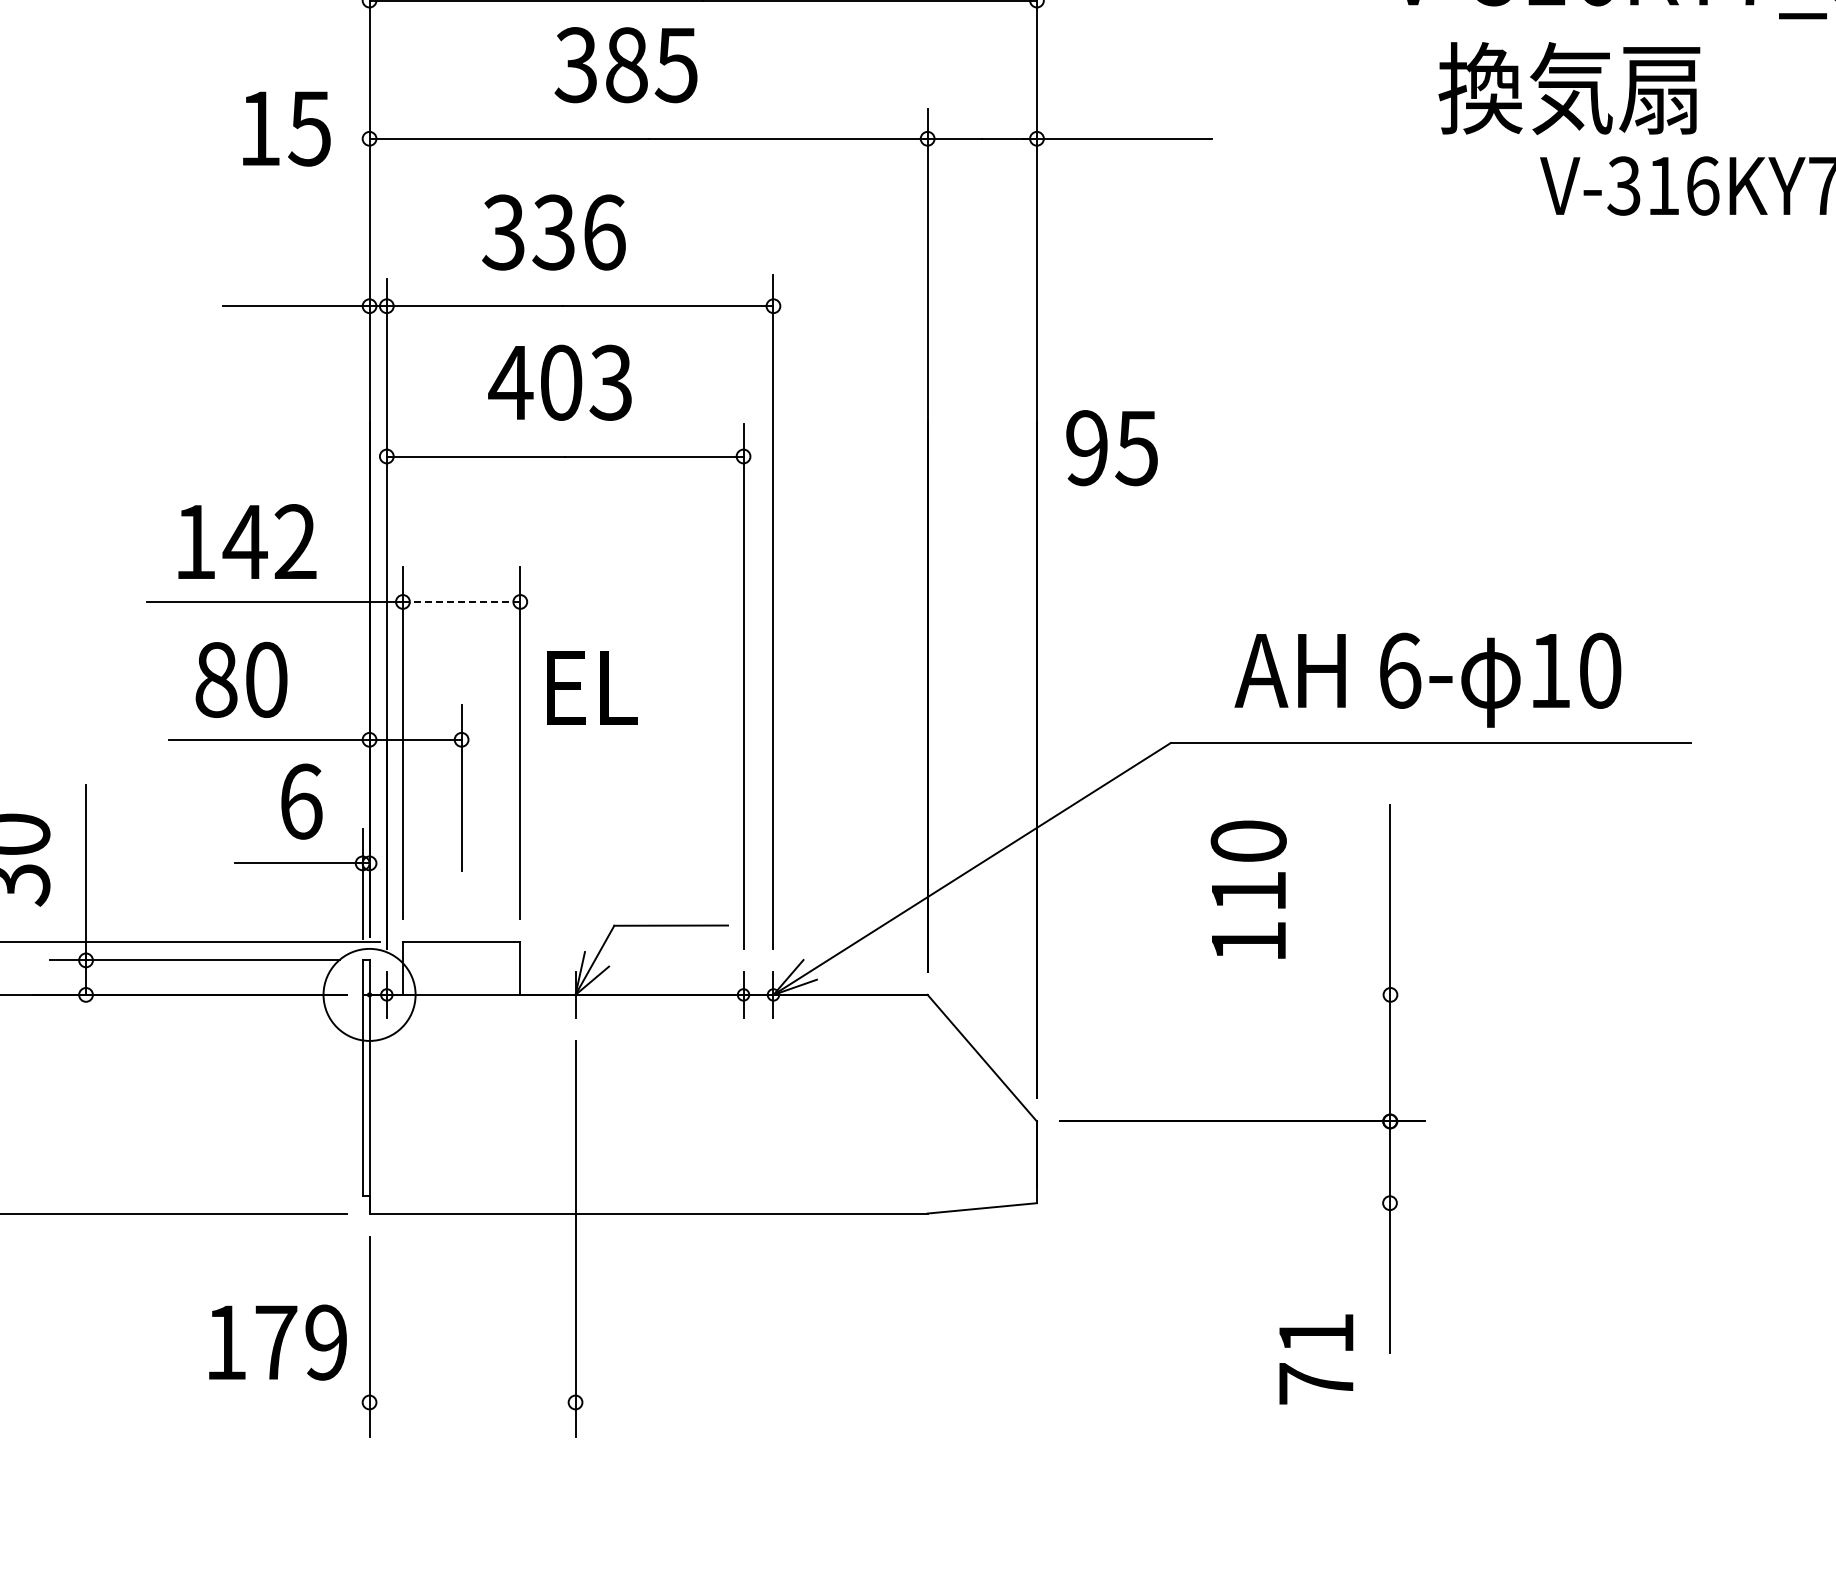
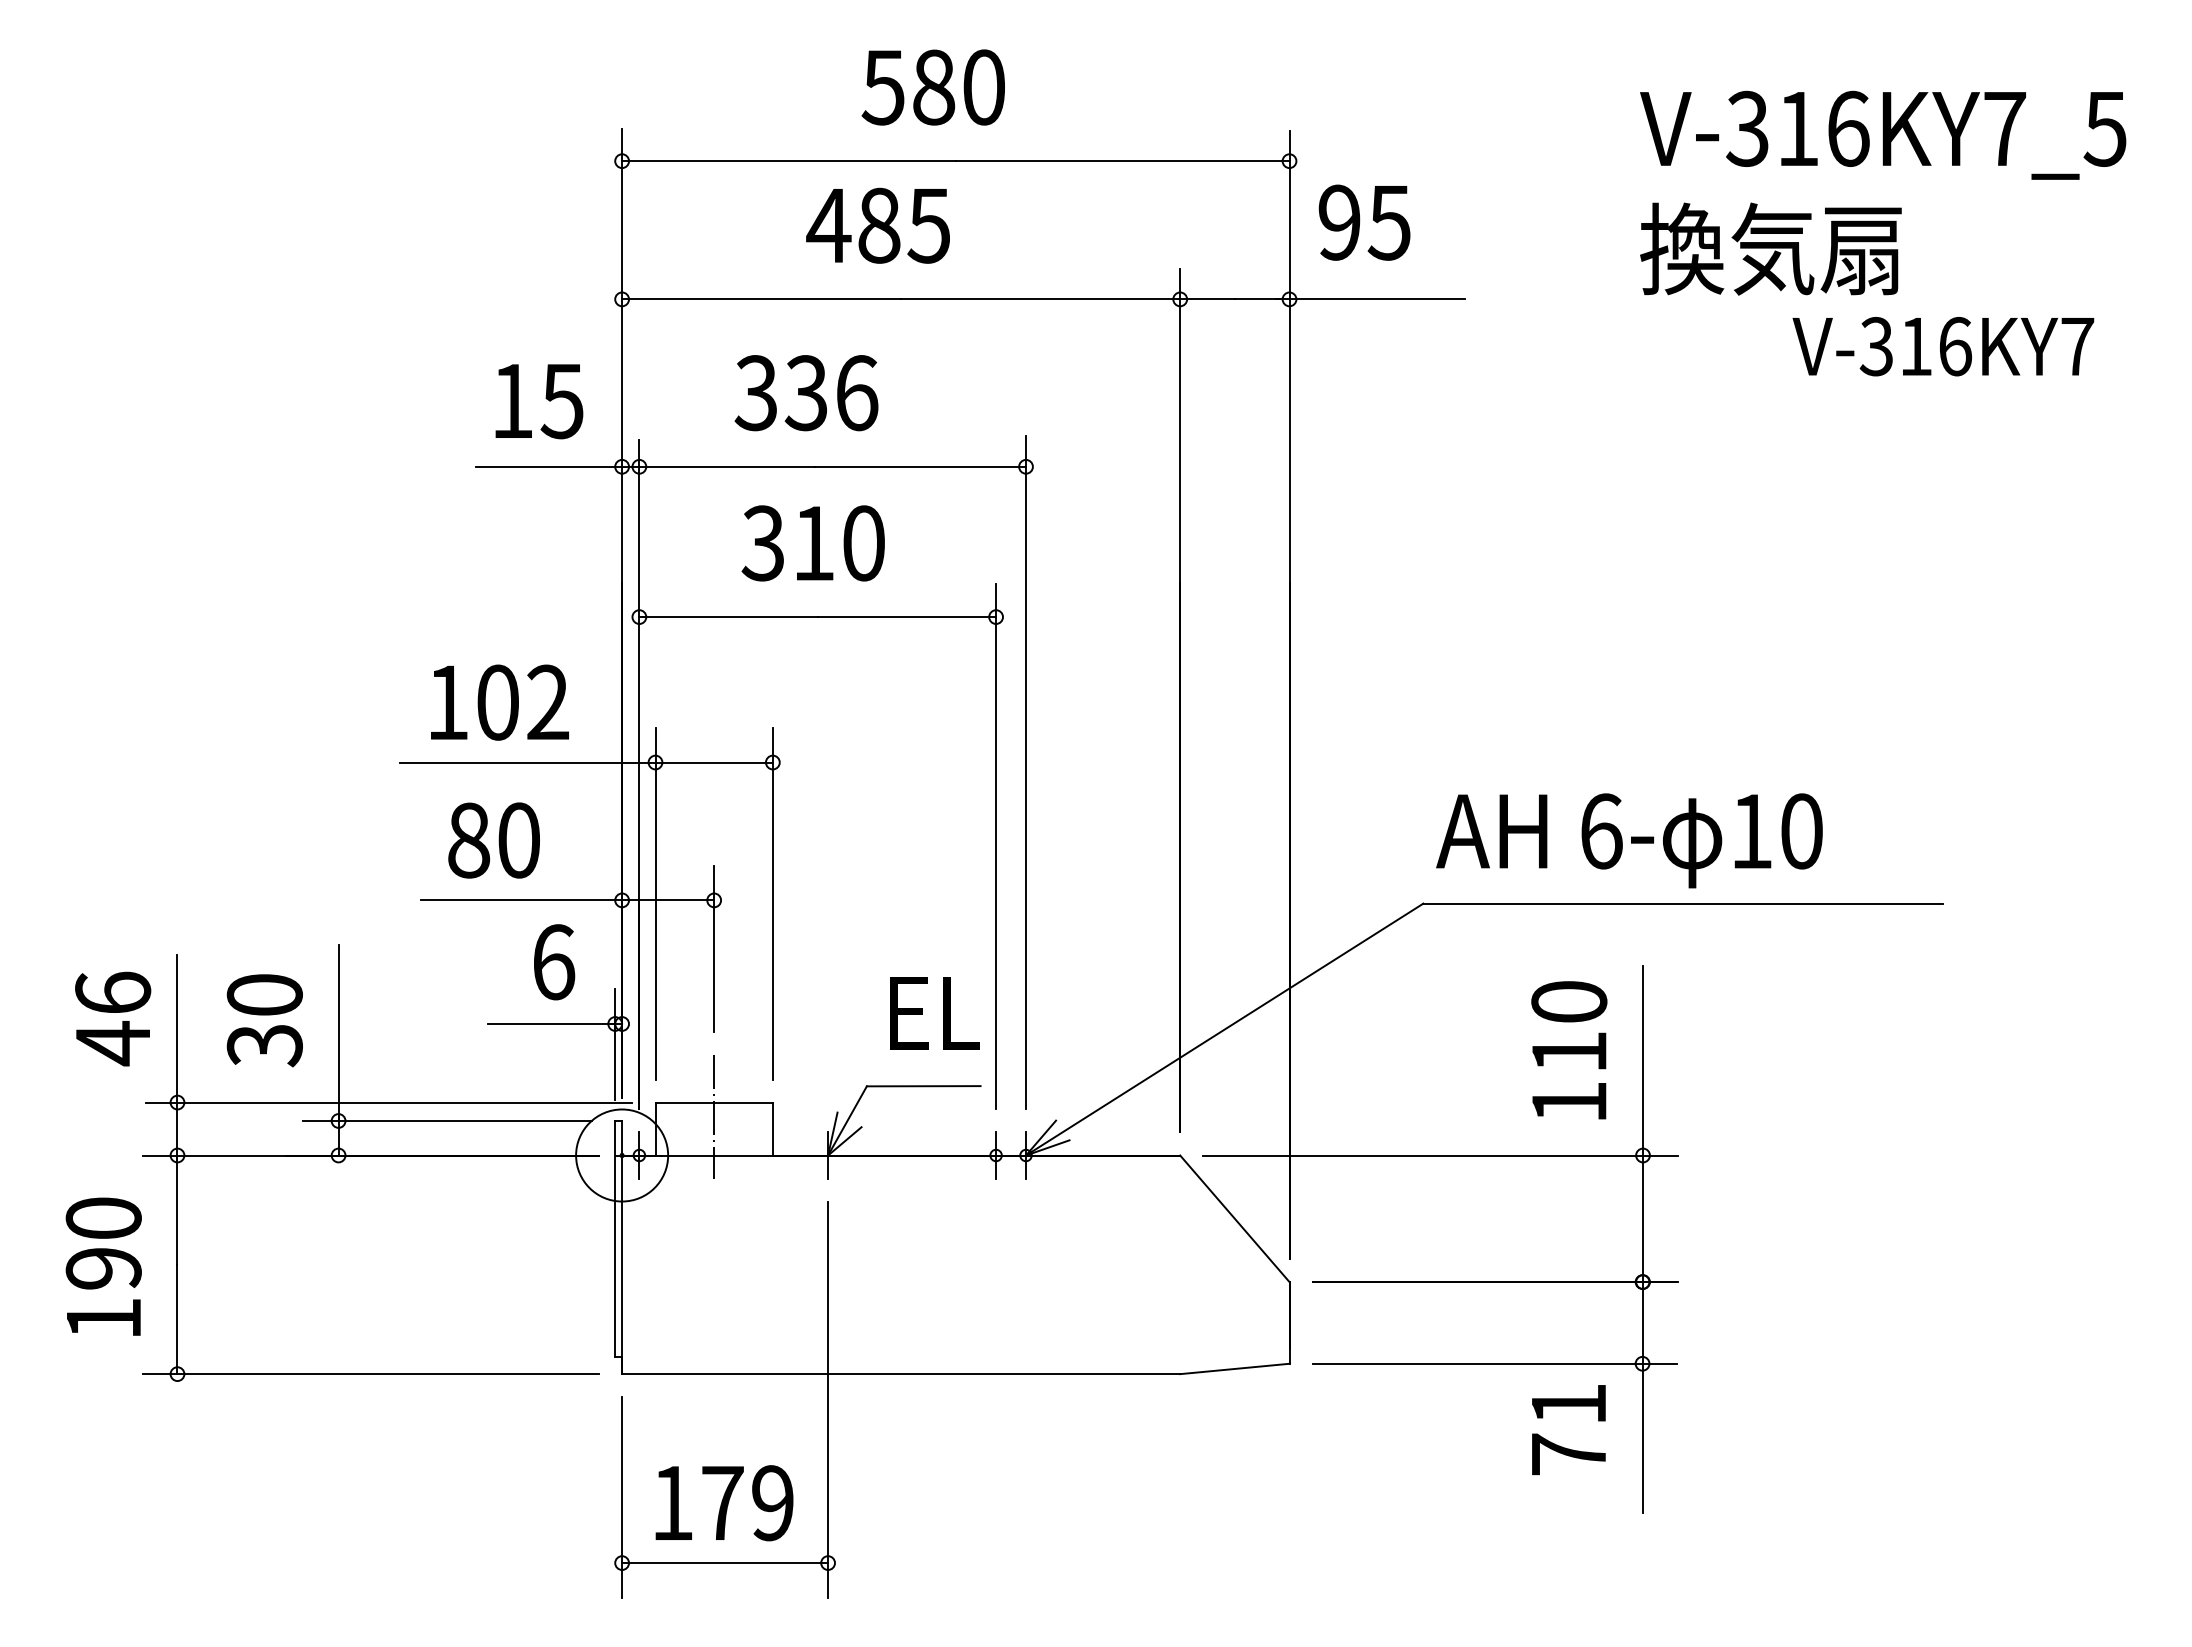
text: (575, 64) -> (828, 225), 385 -> 485
text: (1568, 87) -> (1770, 248), moved
text: (286, 128) -> (539, 401), moved
text: (559, 382) -> (812, 543), 403 -> 310
text: (1111, 447) -> (1364, 222), moved
text: (244, 541) -> (497, 702), 142 -> 102
line: (461, 601) -> (714, 762), dashed -> solid
text: (1427, 679) -> (1629, 840), moved
text: (591, 687) -> (934, 1013), moved
text: (1248, 889) -> (1569, 1050), moved
line: (461, 955) -> (714, 1116), added
line: (1187, 994) -> (1440, 1155), added
line: (1241, 1202) -> (1494, 1363), added
text: (277, 1342) -> (724, 1503), moved
text: (1315, 1358) -> (1568, 1429), moved
line: (472, 1402) -> (725, 1563), added

